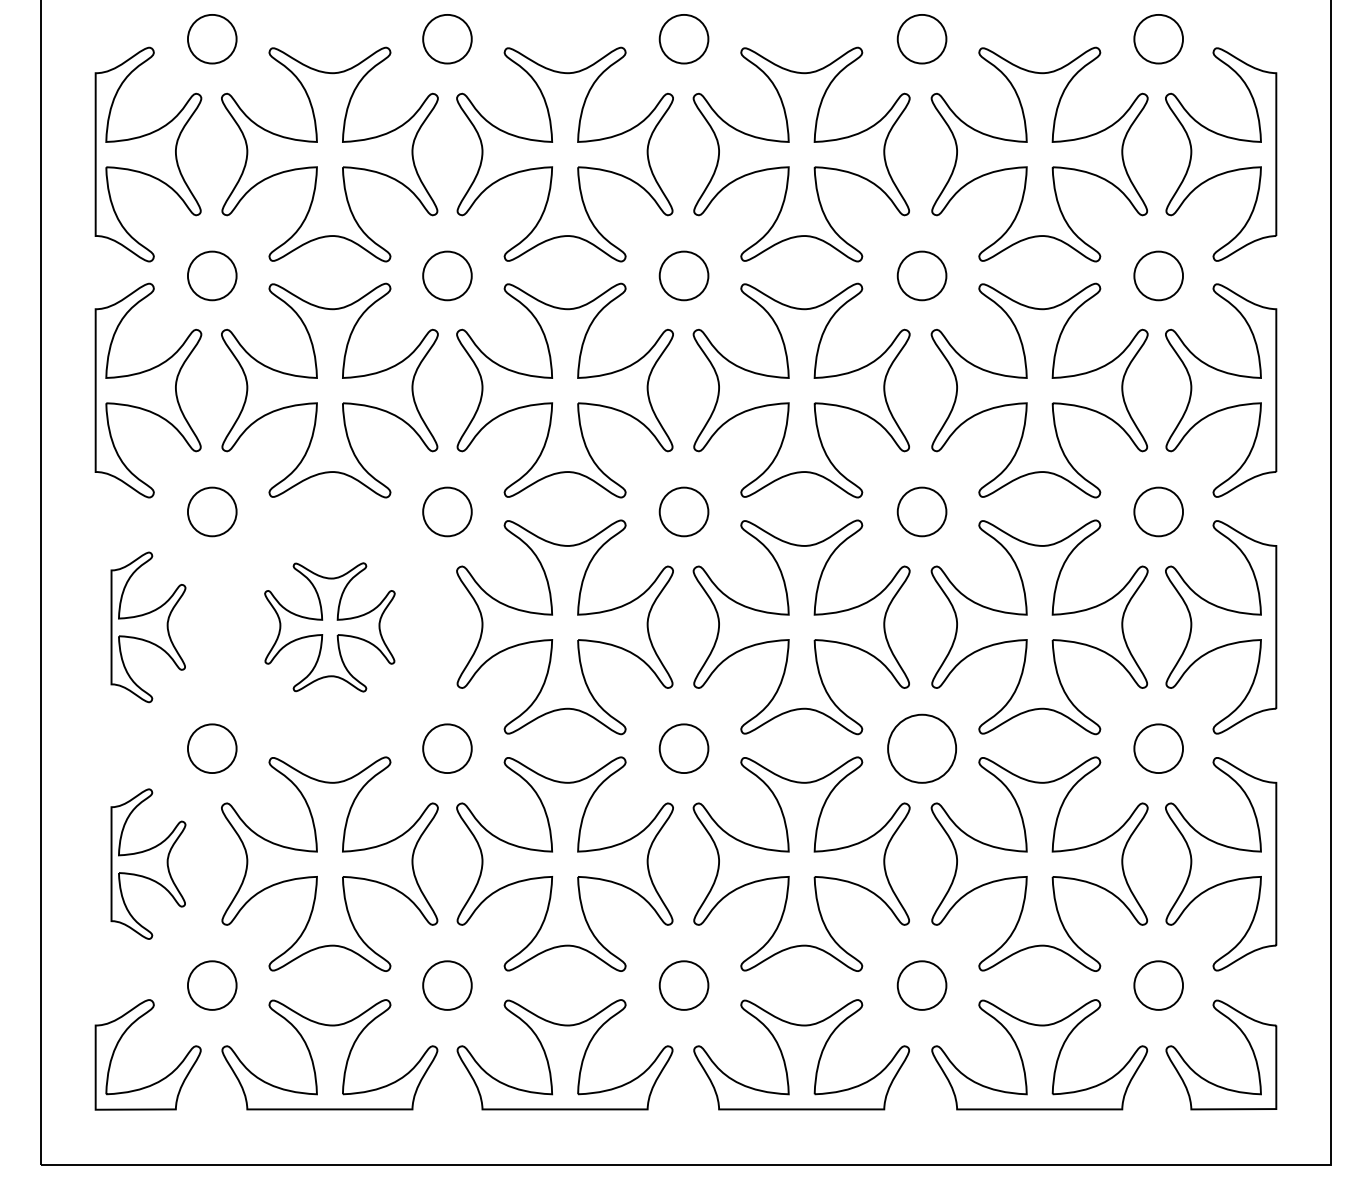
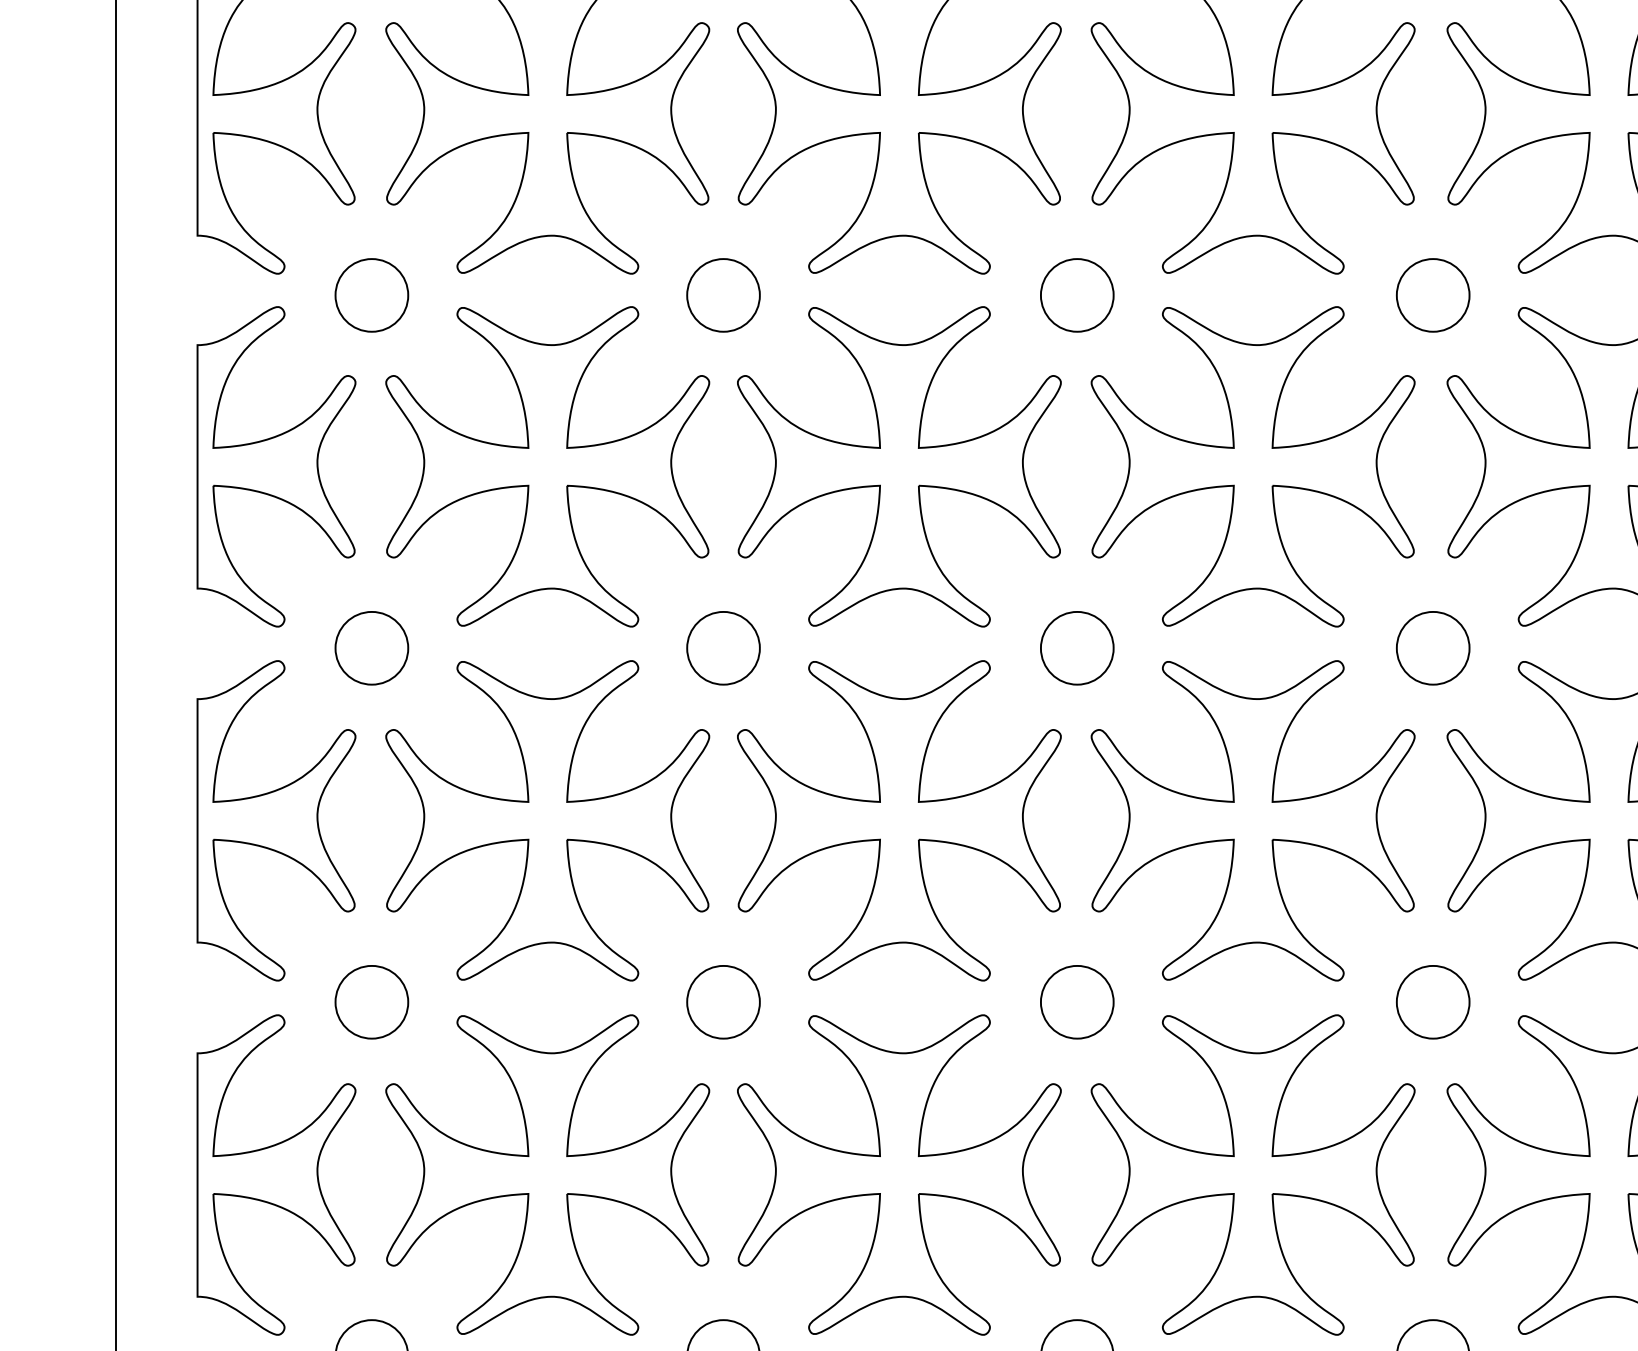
part: (148, 627) -> (276, 821), size x1.43
part: (329, 627) -> (547, 821), size x1.67
part: (921, 748) -> (1432, 1001), size x0.71
part: (148, 863) -> (276, 1173), size x1.43

